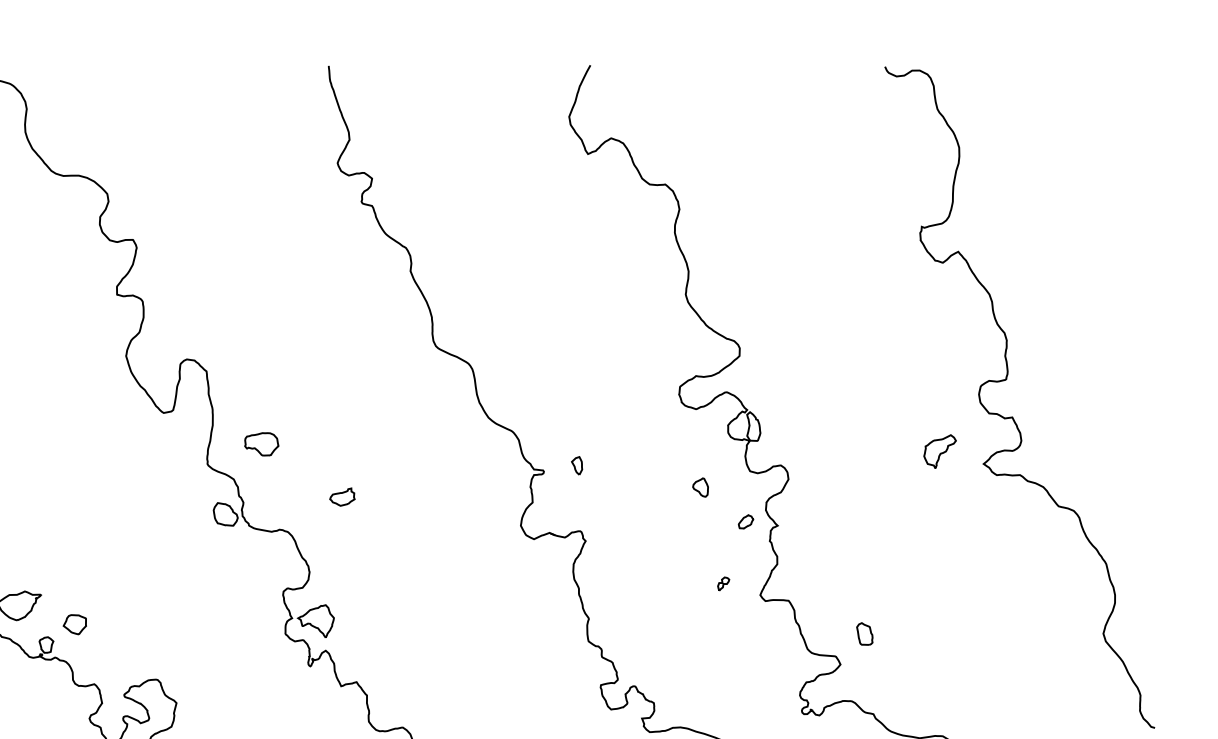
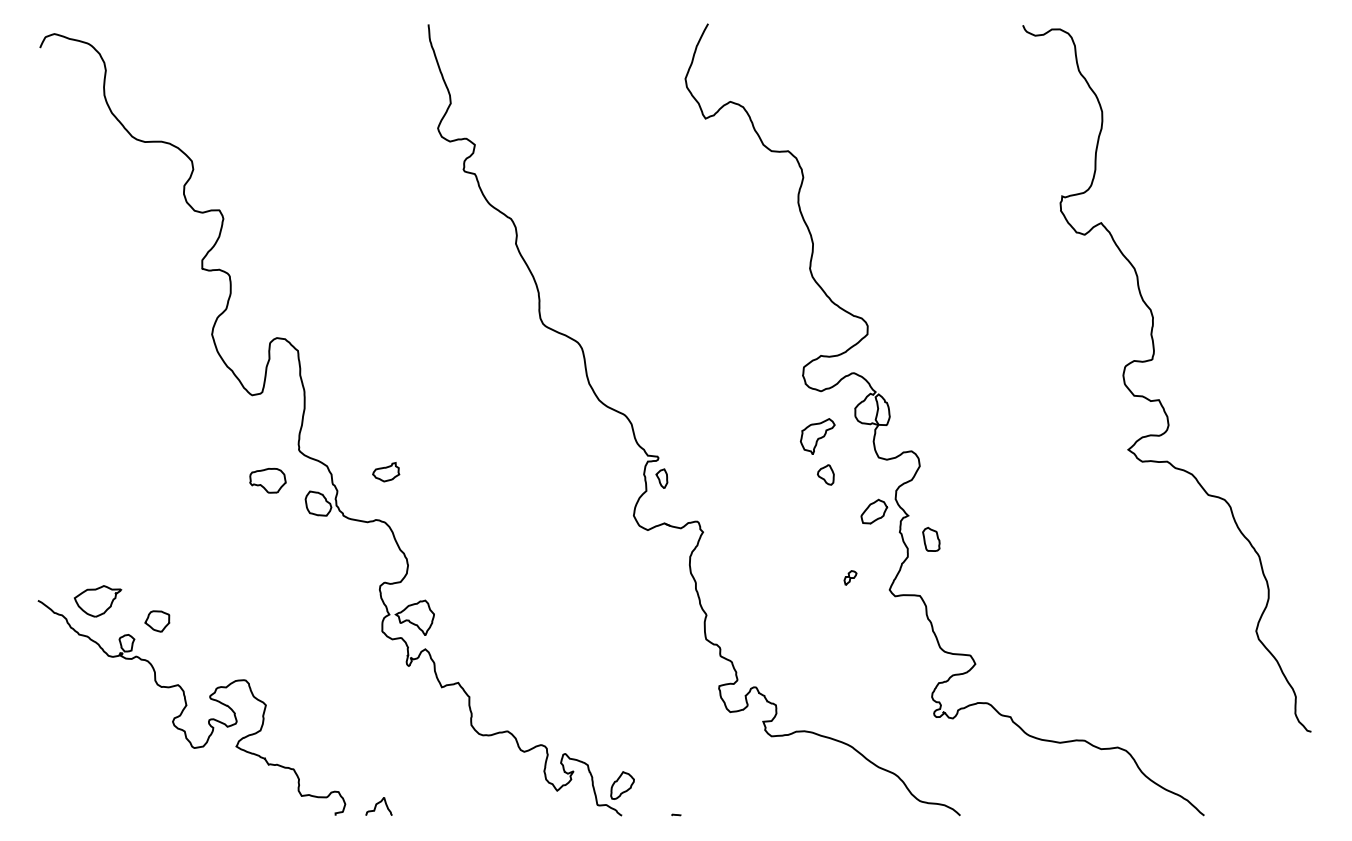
part: (261, 444) -> (267, 480), moved
part: (939, 451) -> (817, 436), moved
part: (576, 465) -> (661, 478), moved
part: (342, 497) -> (386, 472), moved
part: (746, 521) -> (874, 511), size x1.67
part: (864, 633) -> (931, 538), moved

